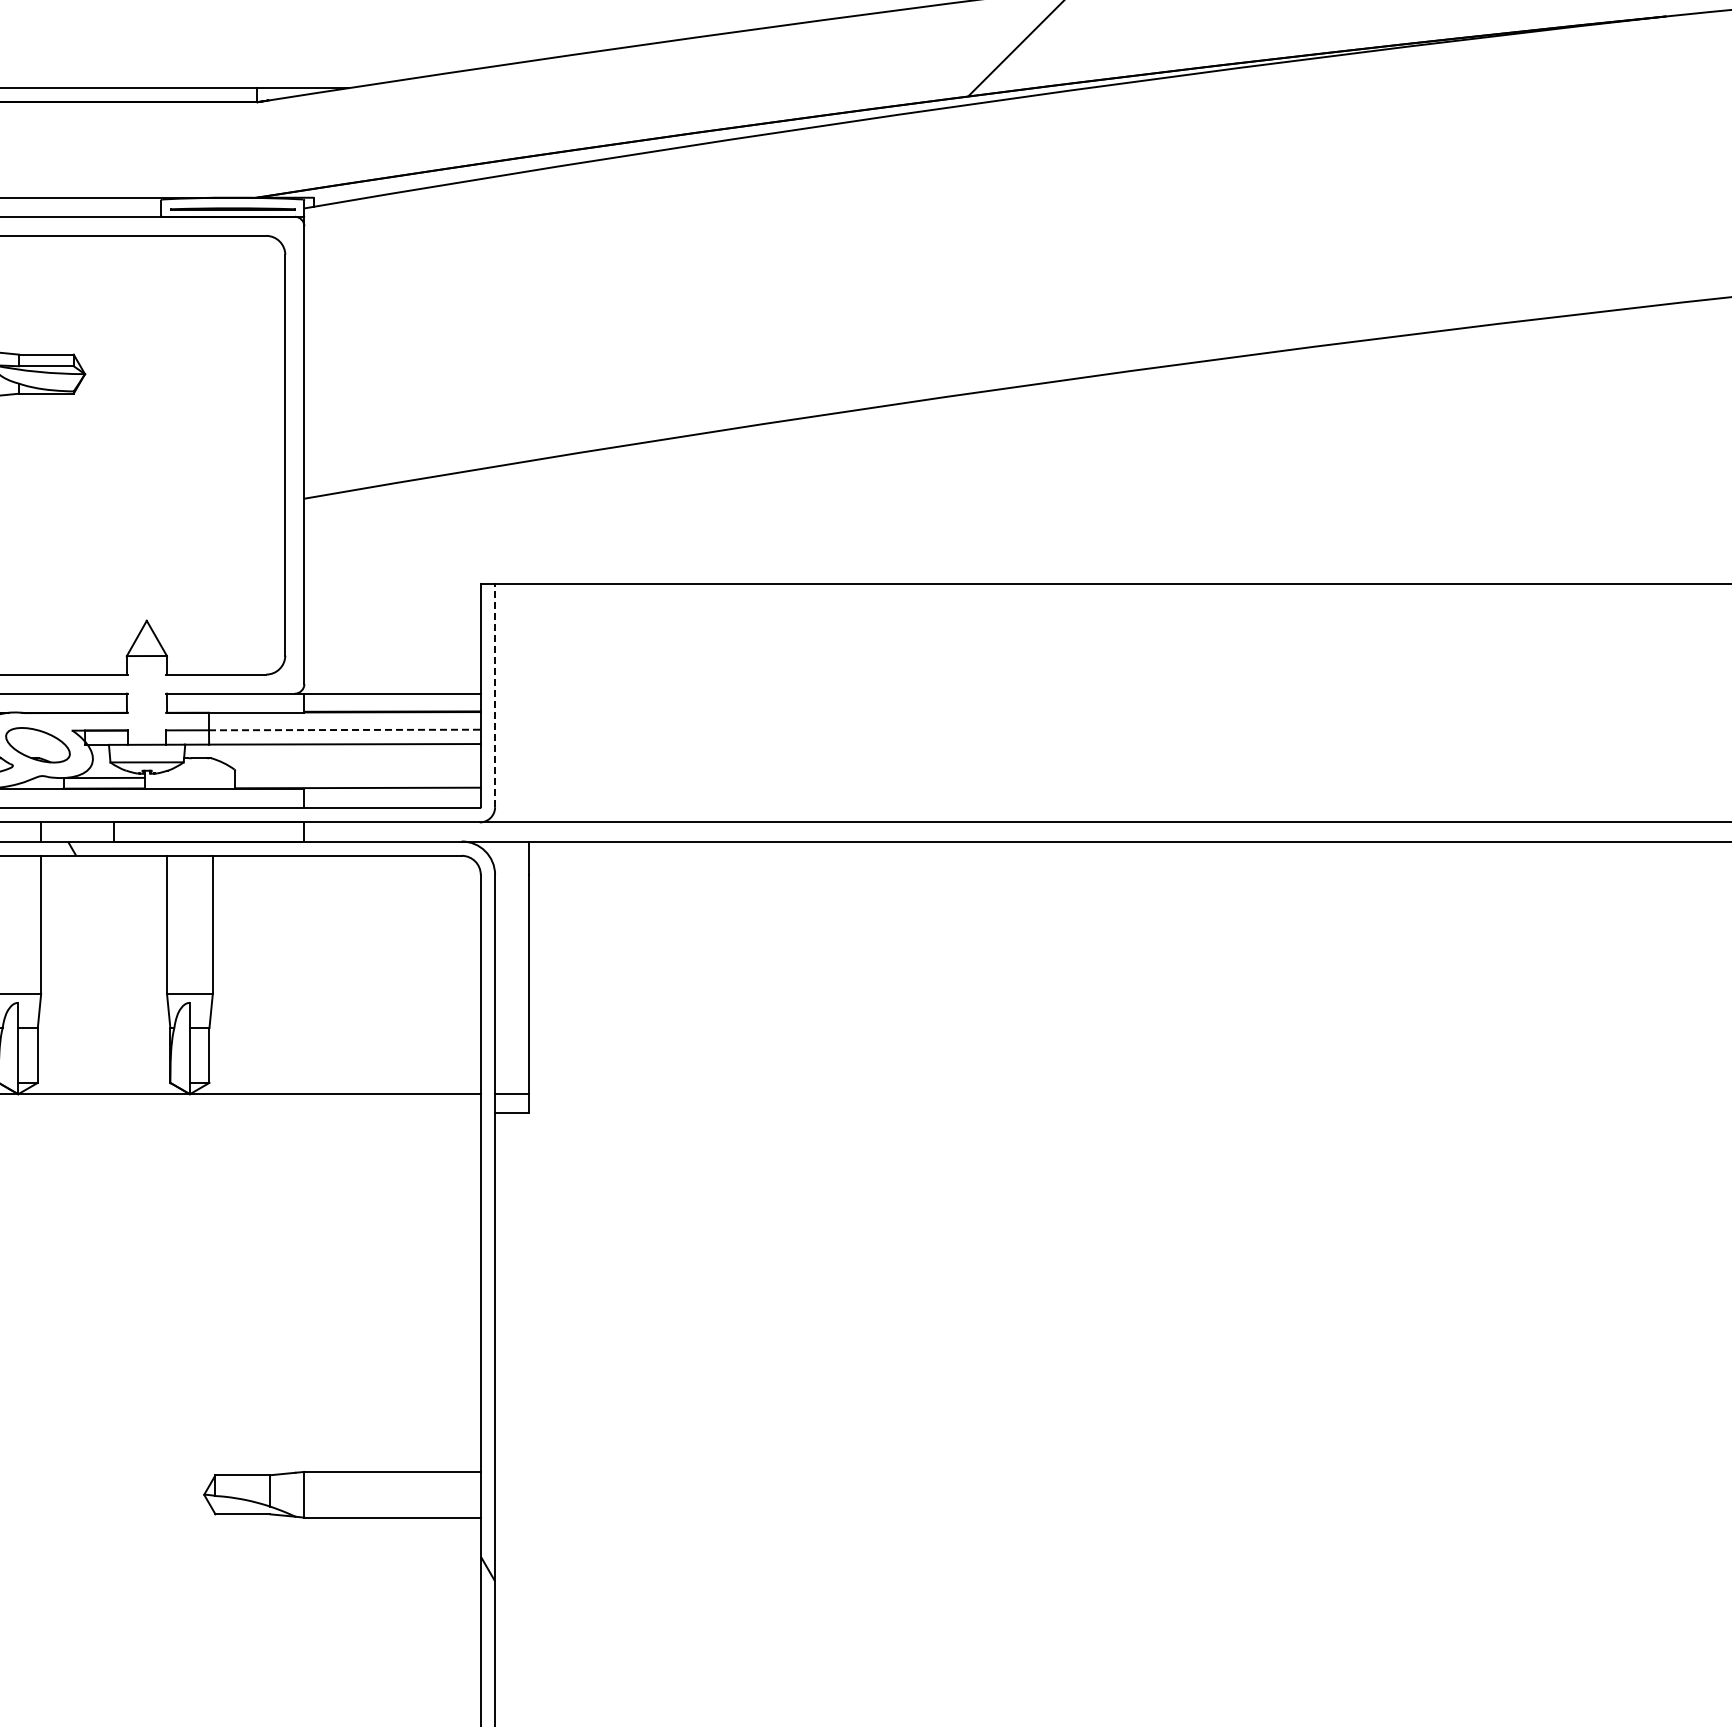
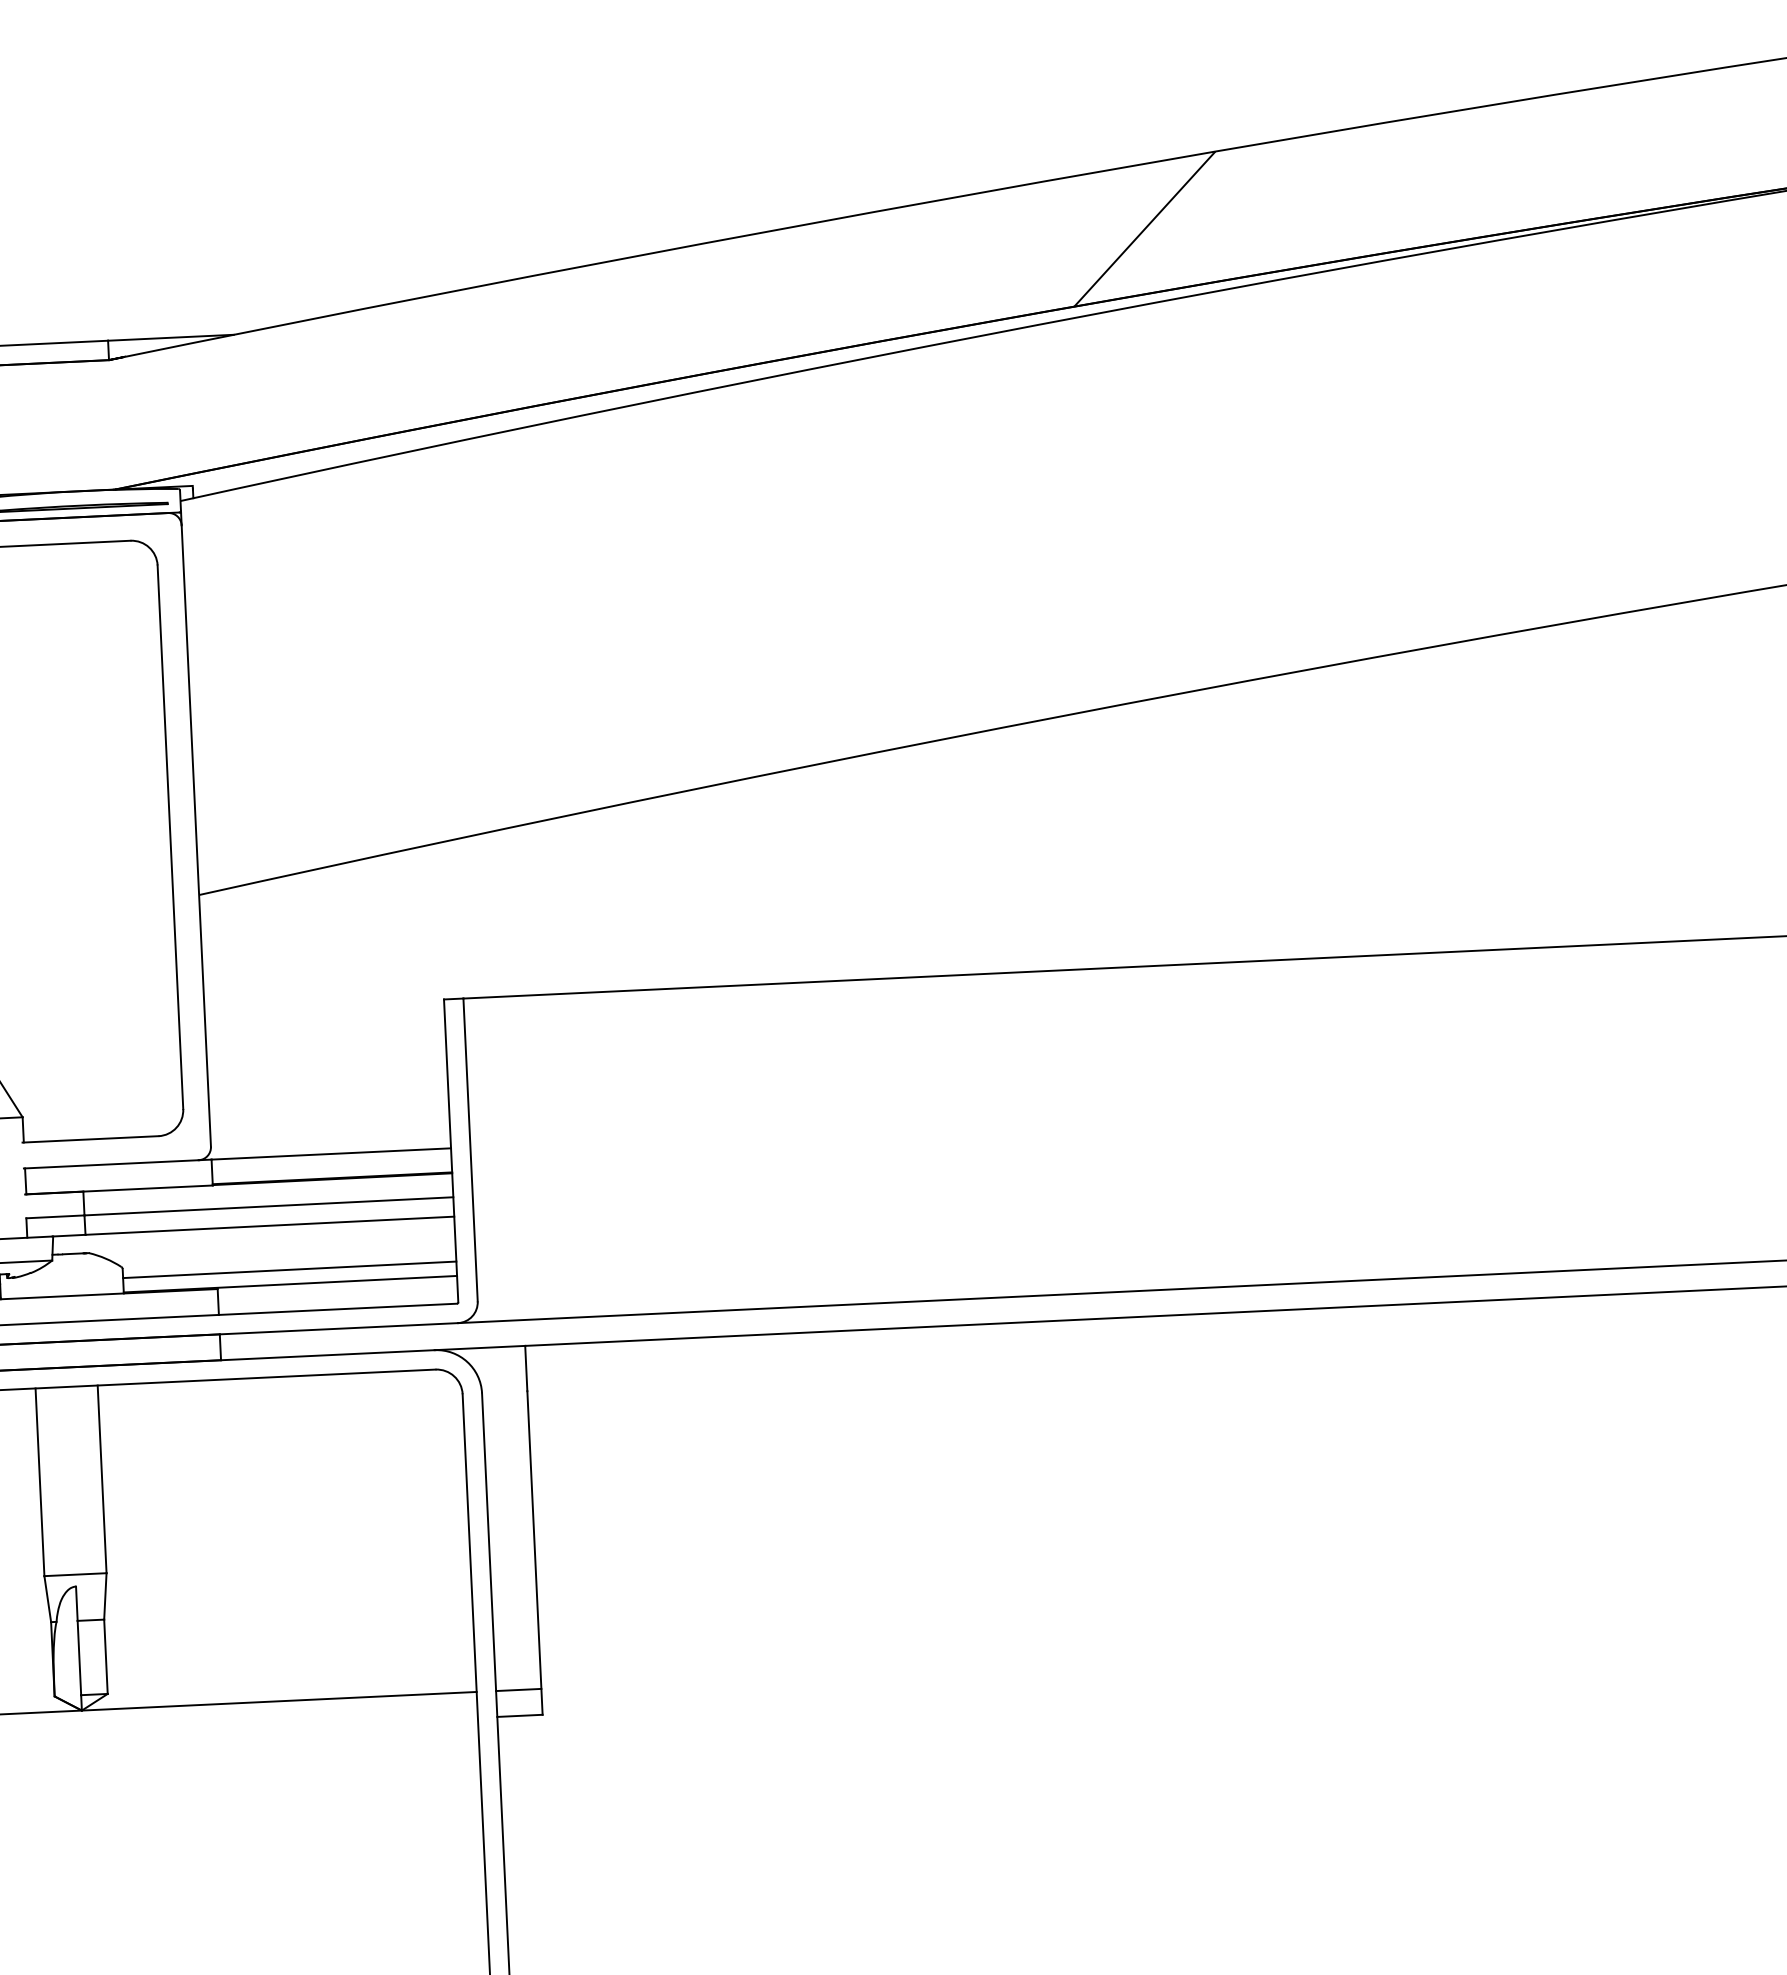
line: (495, 695) -> (471, 1149), dashed -> solid
line: (344, 730) -> (268, 1207), dashed -> solid
line: (357, 777) -> (289, 1269), added

